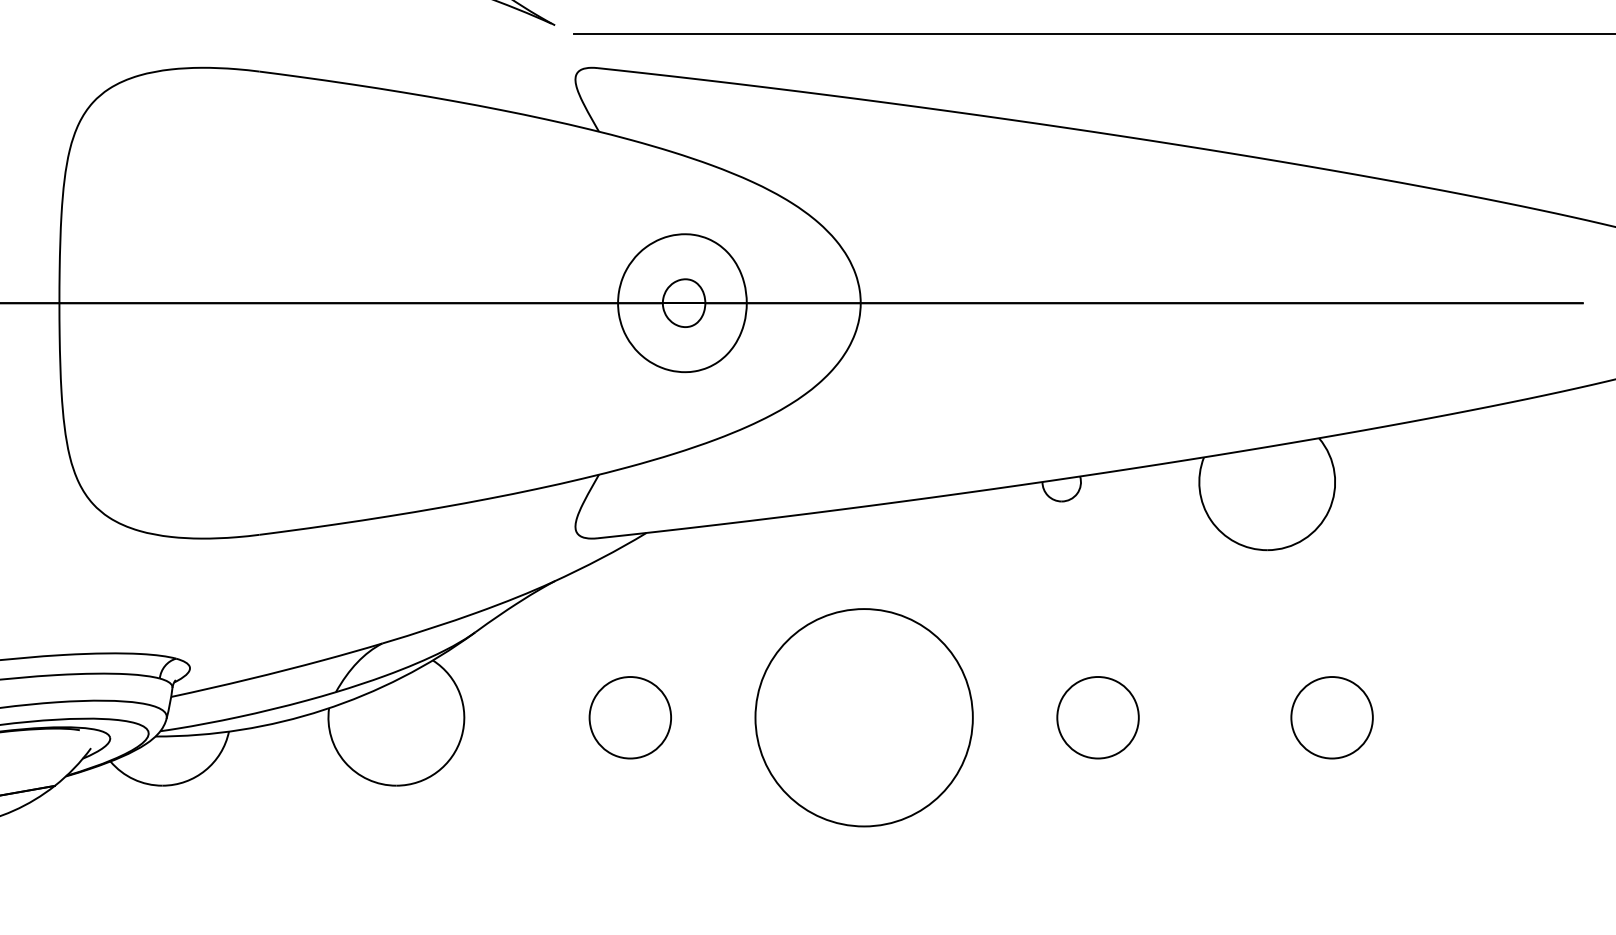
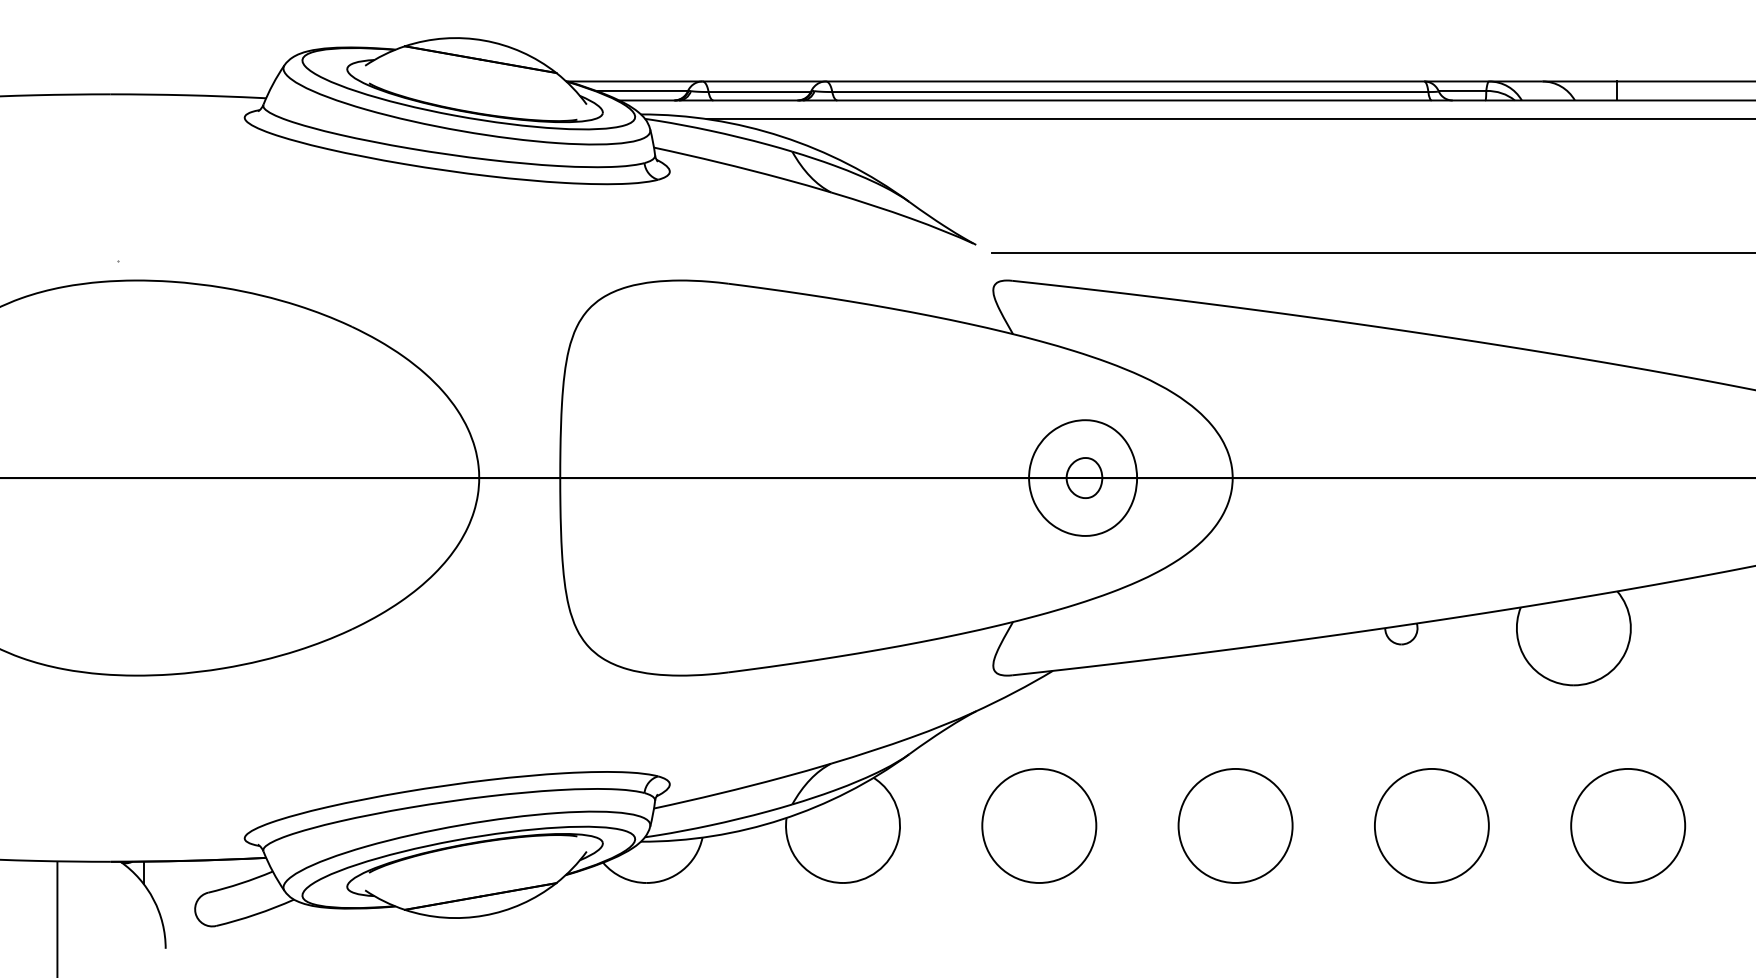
circle: (630, 717) -> (1039, 825), size x1.67
circle: (864, 717) -> (1235, 825), size x0.62
circle: (1097, 717) -> (1431, 825), size x1.67
circle: (1332, 717) -> (1628, 825), size x1.67

